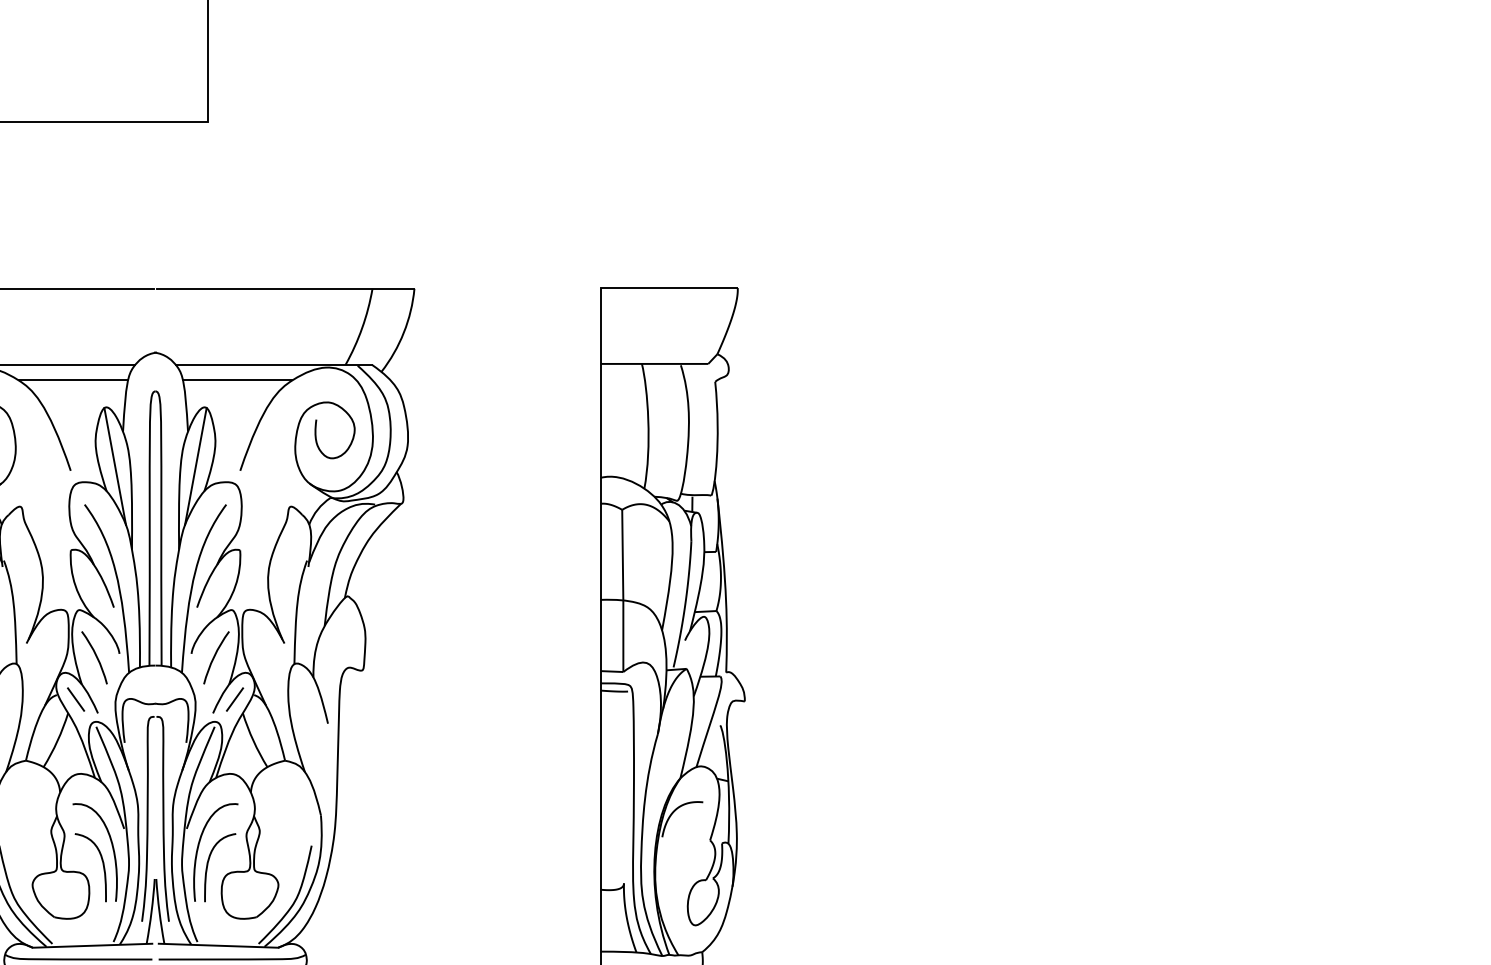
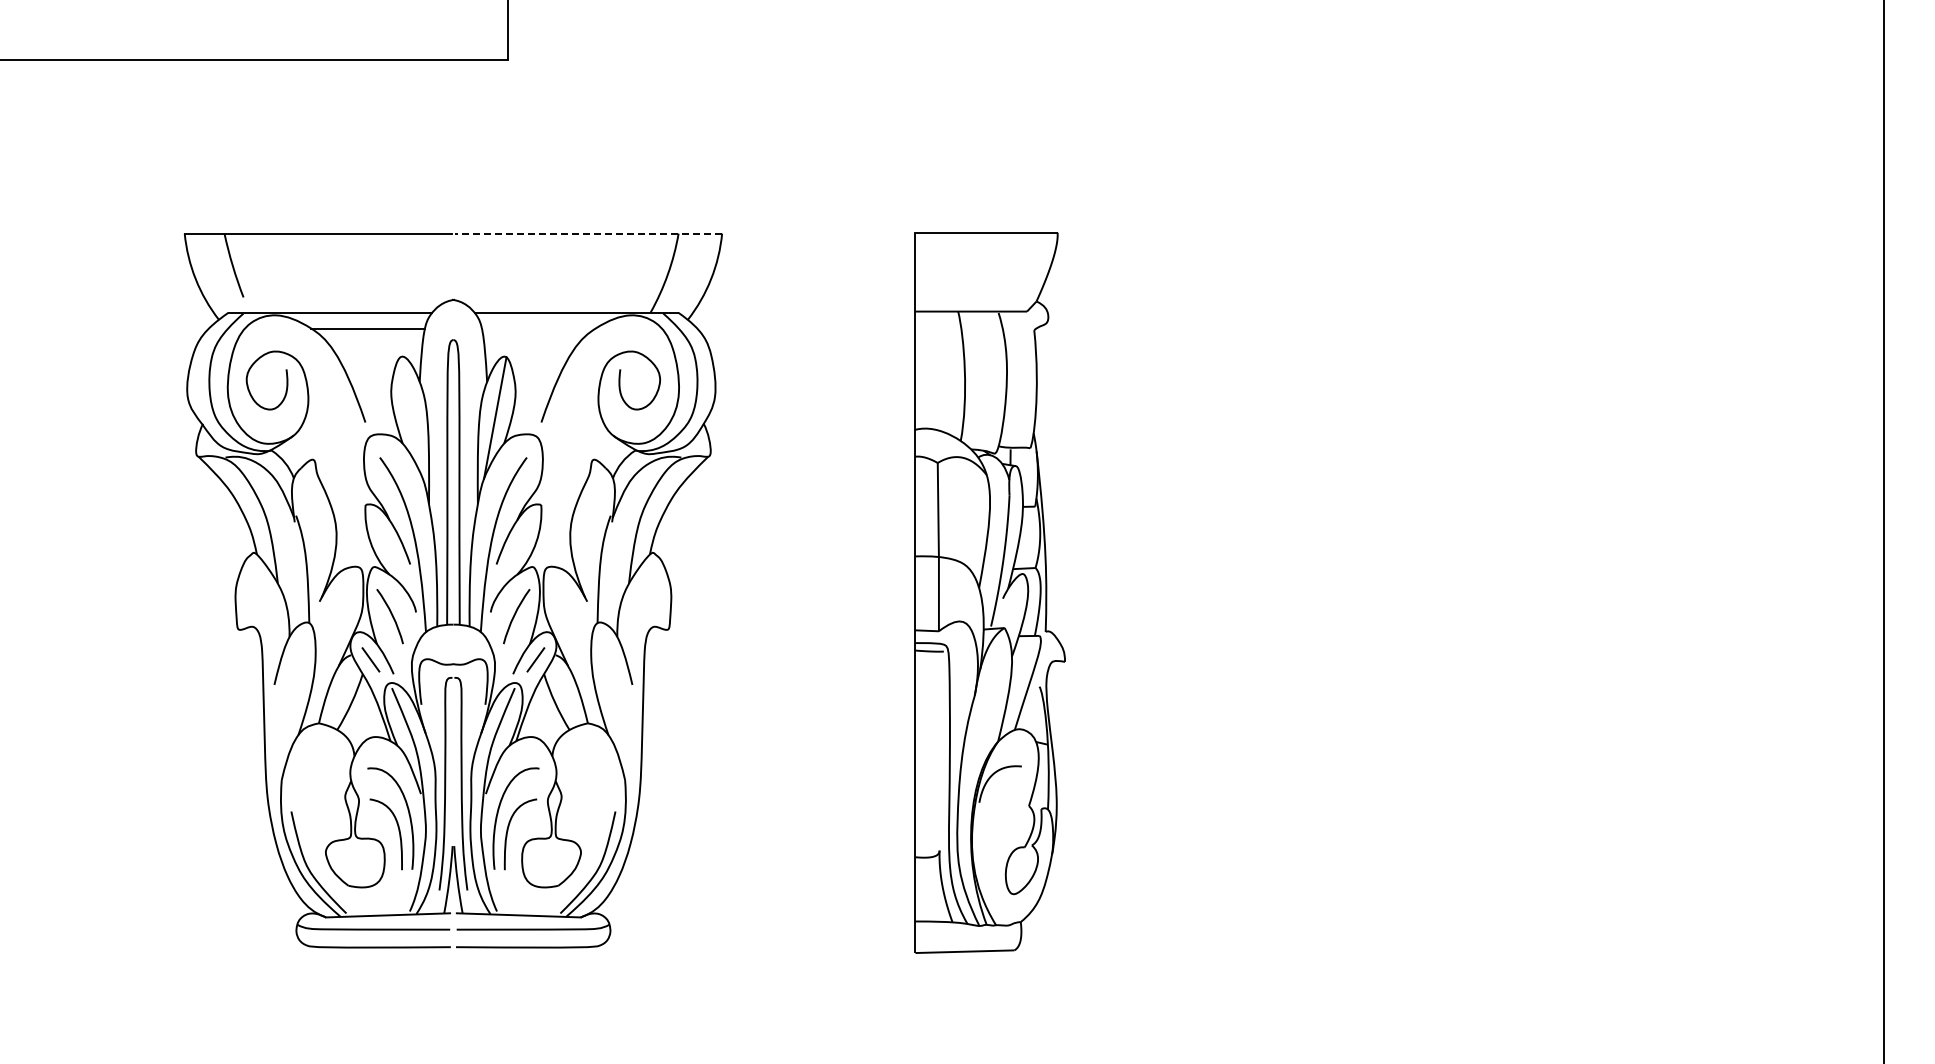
line: (285, 288) -> (588, 233), solid -> dashed
line: (237, 380) -> (538, 328), removed
line: (115, 466) -> (411, 417), removed

